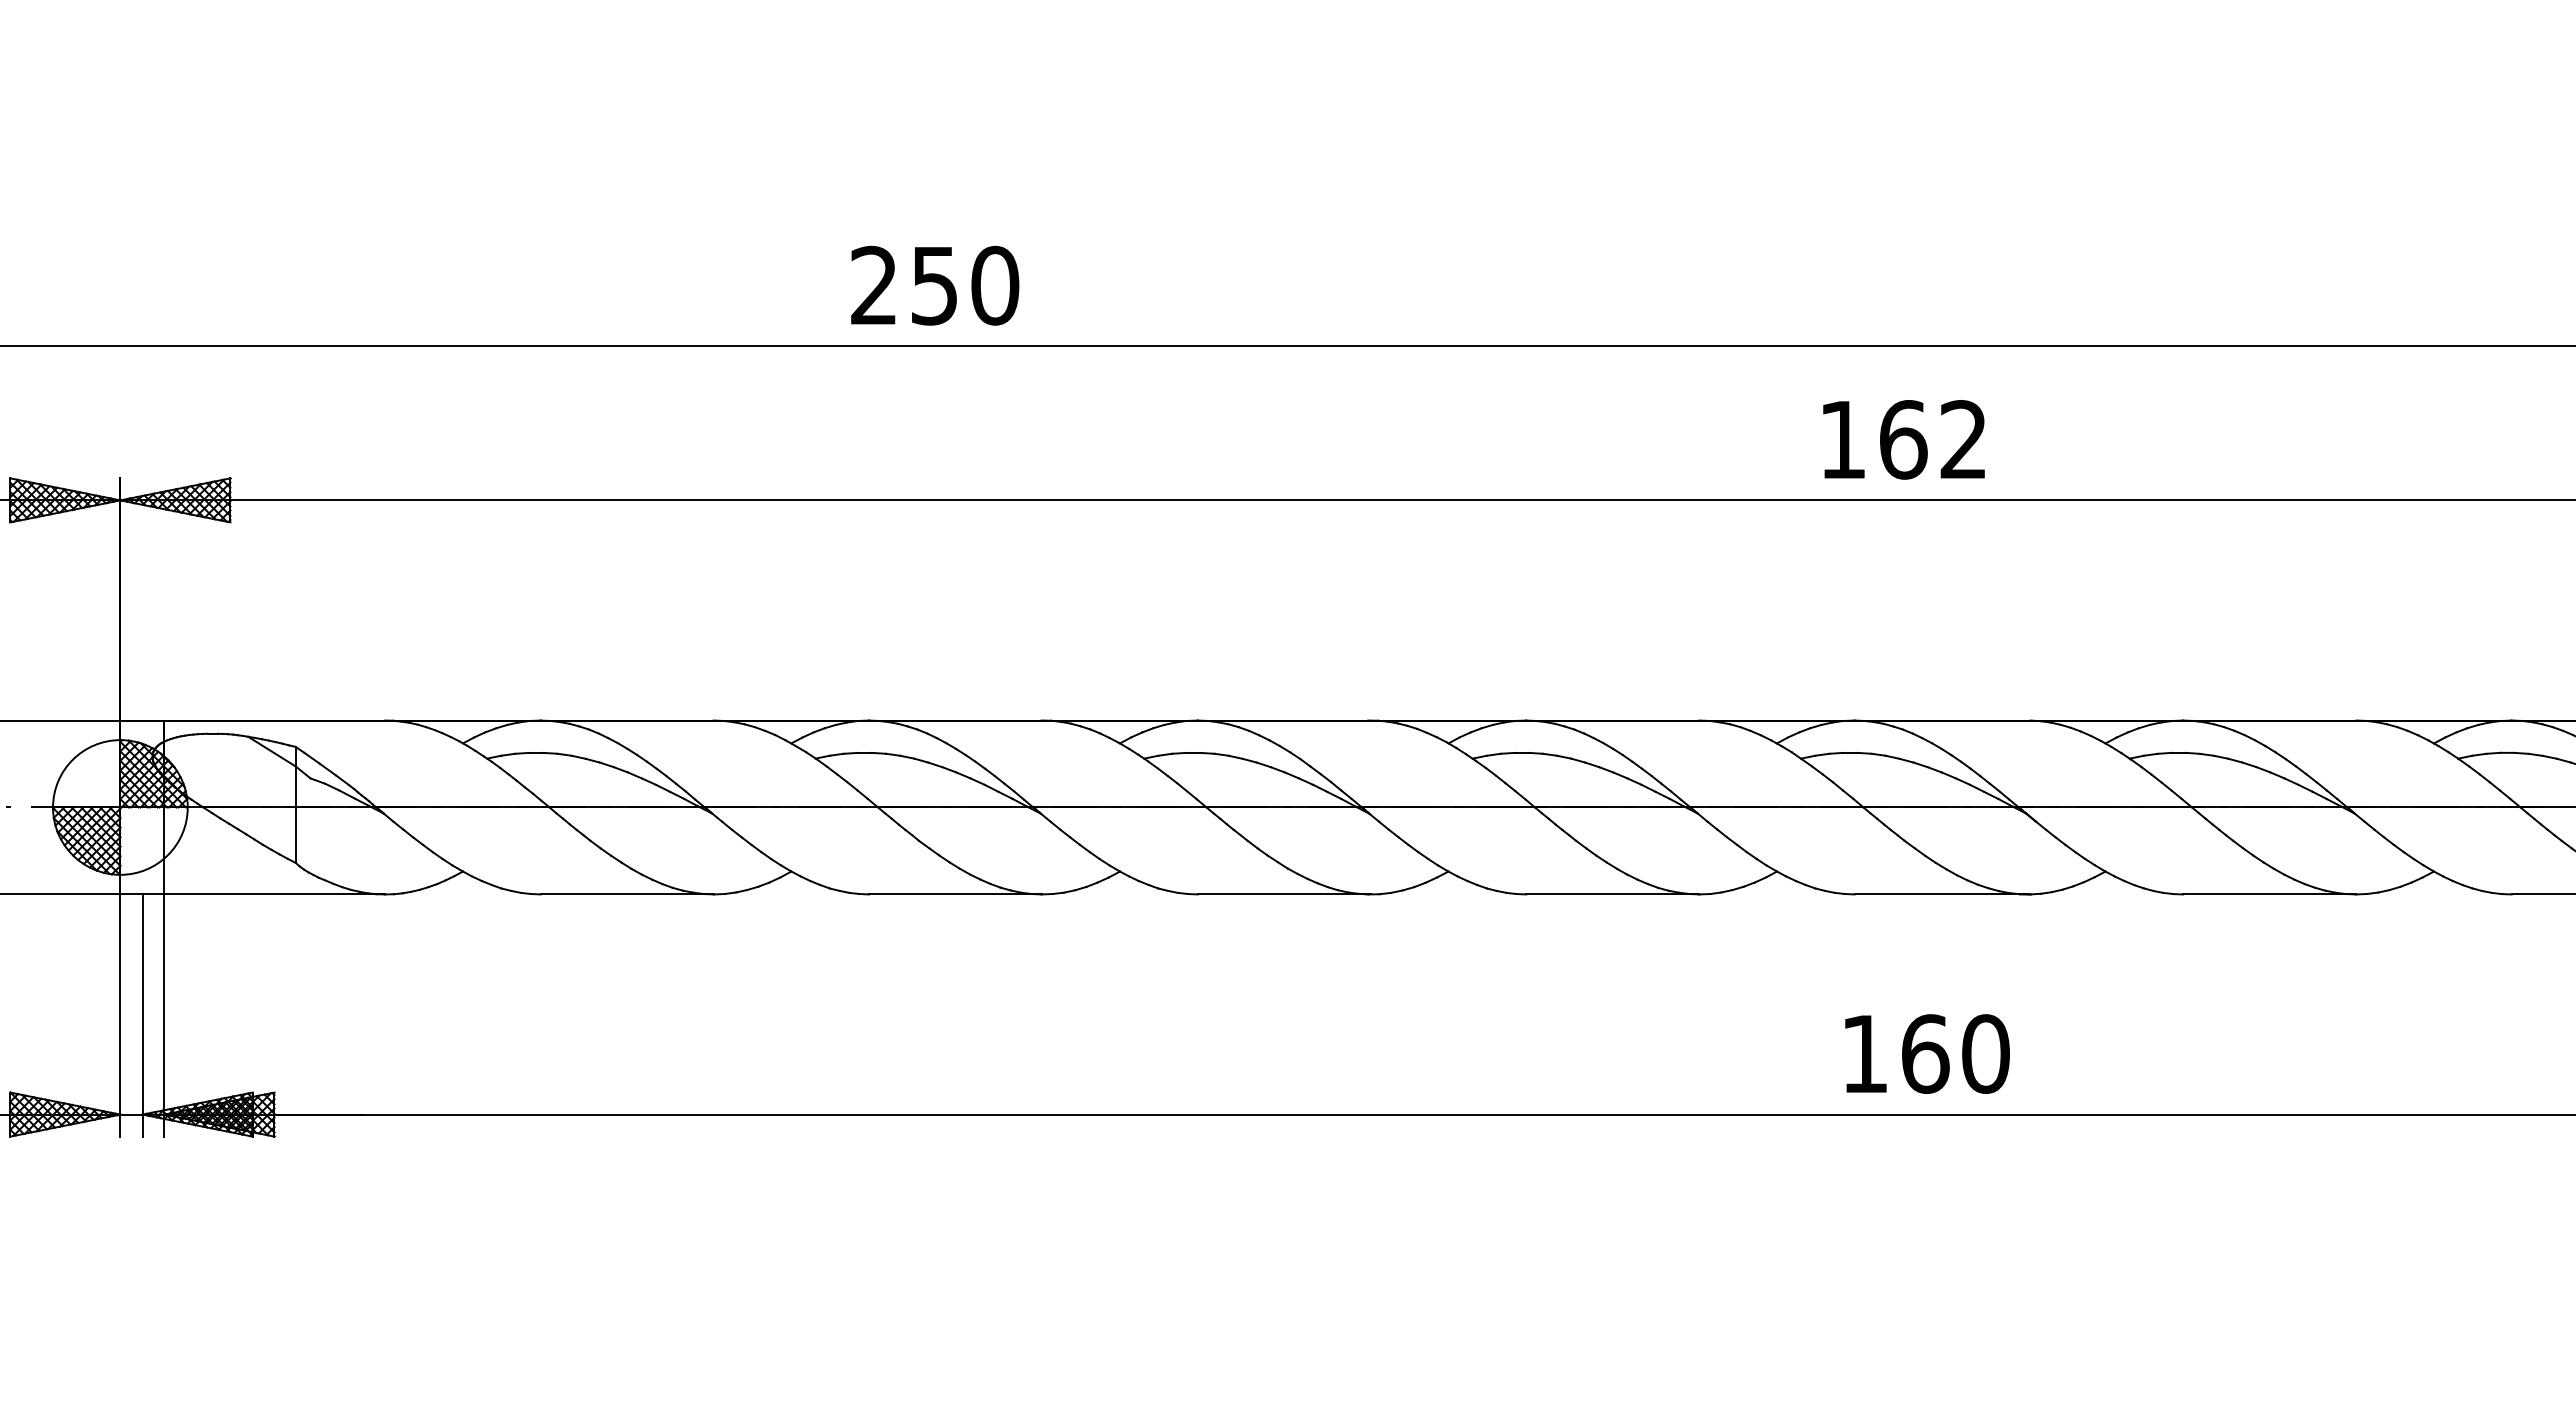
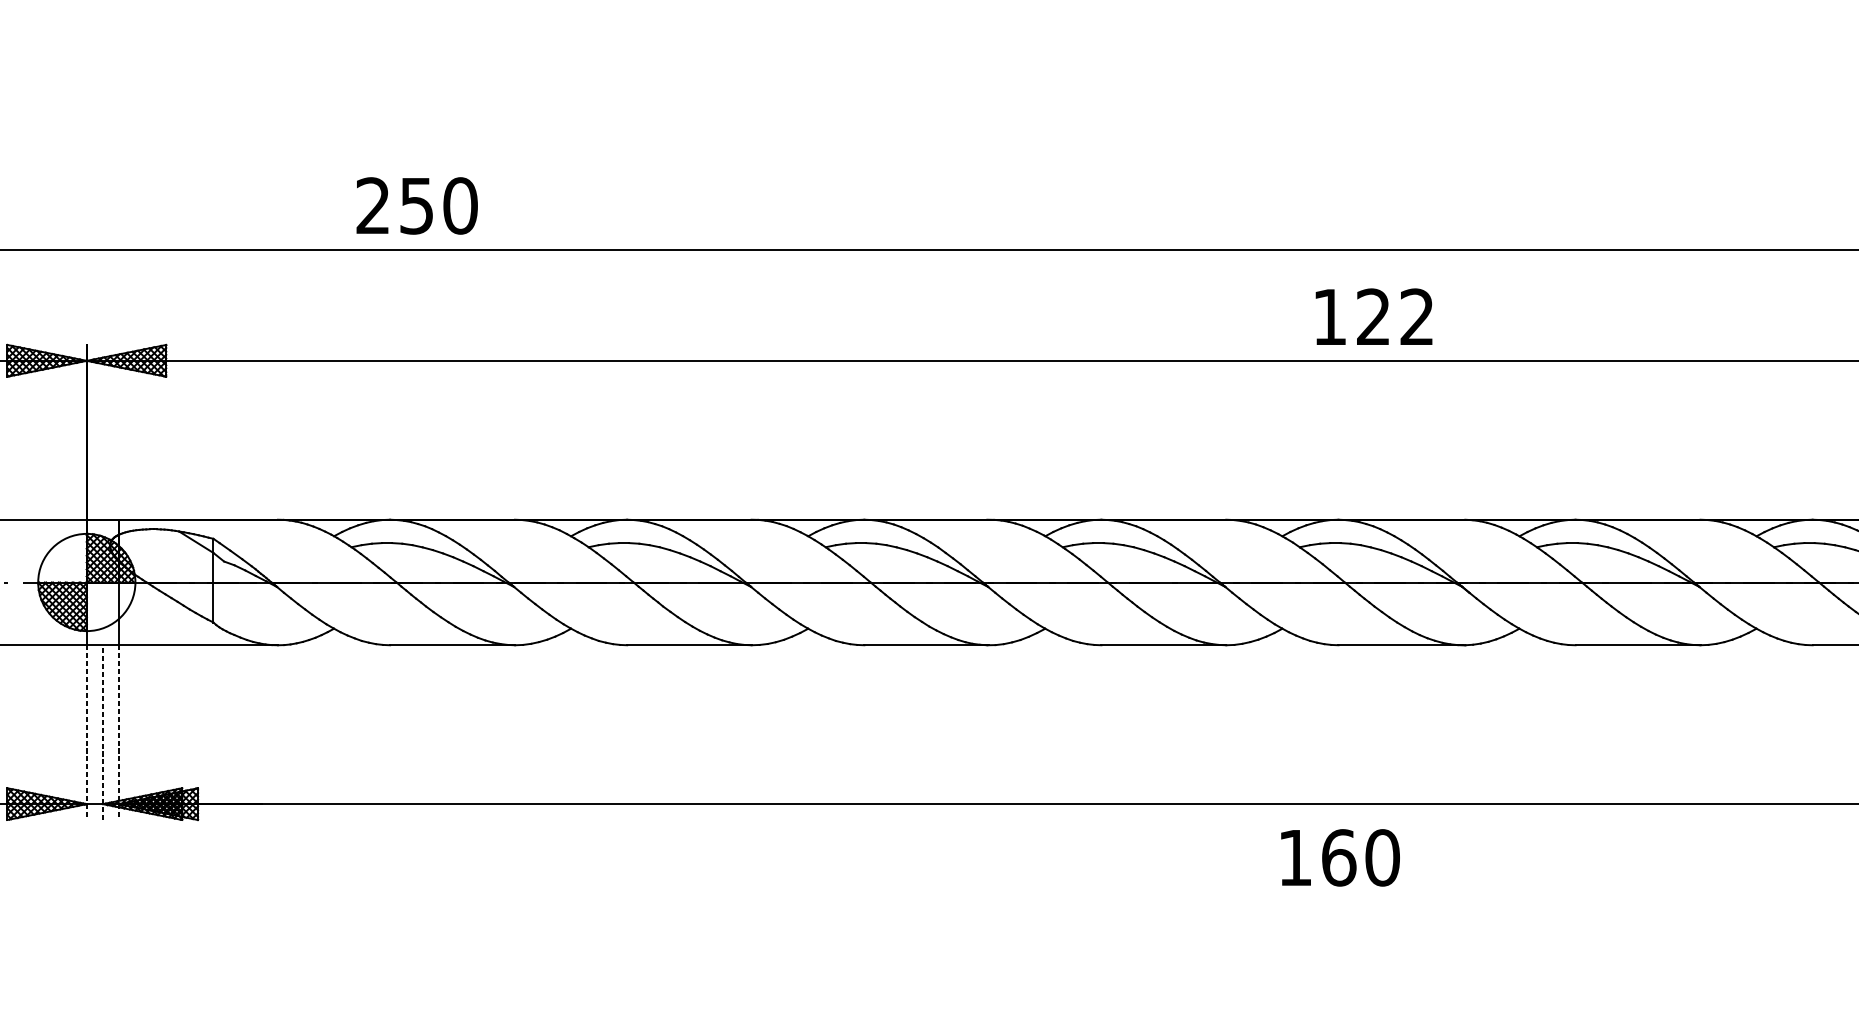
text: (935, 285) -> (417, 205), moved
text: (1903, 439) -> (1373, 316), 162 -> 122
line: (142, 1015) -> (102, 732), solid -> dashed
line: (120, 1016) -> (86, 733), solid -> dashed
line: (164, 1016) -> (118, 733), solid -> dashed
text: (1927, 1053) -> (1340, 857), moved

